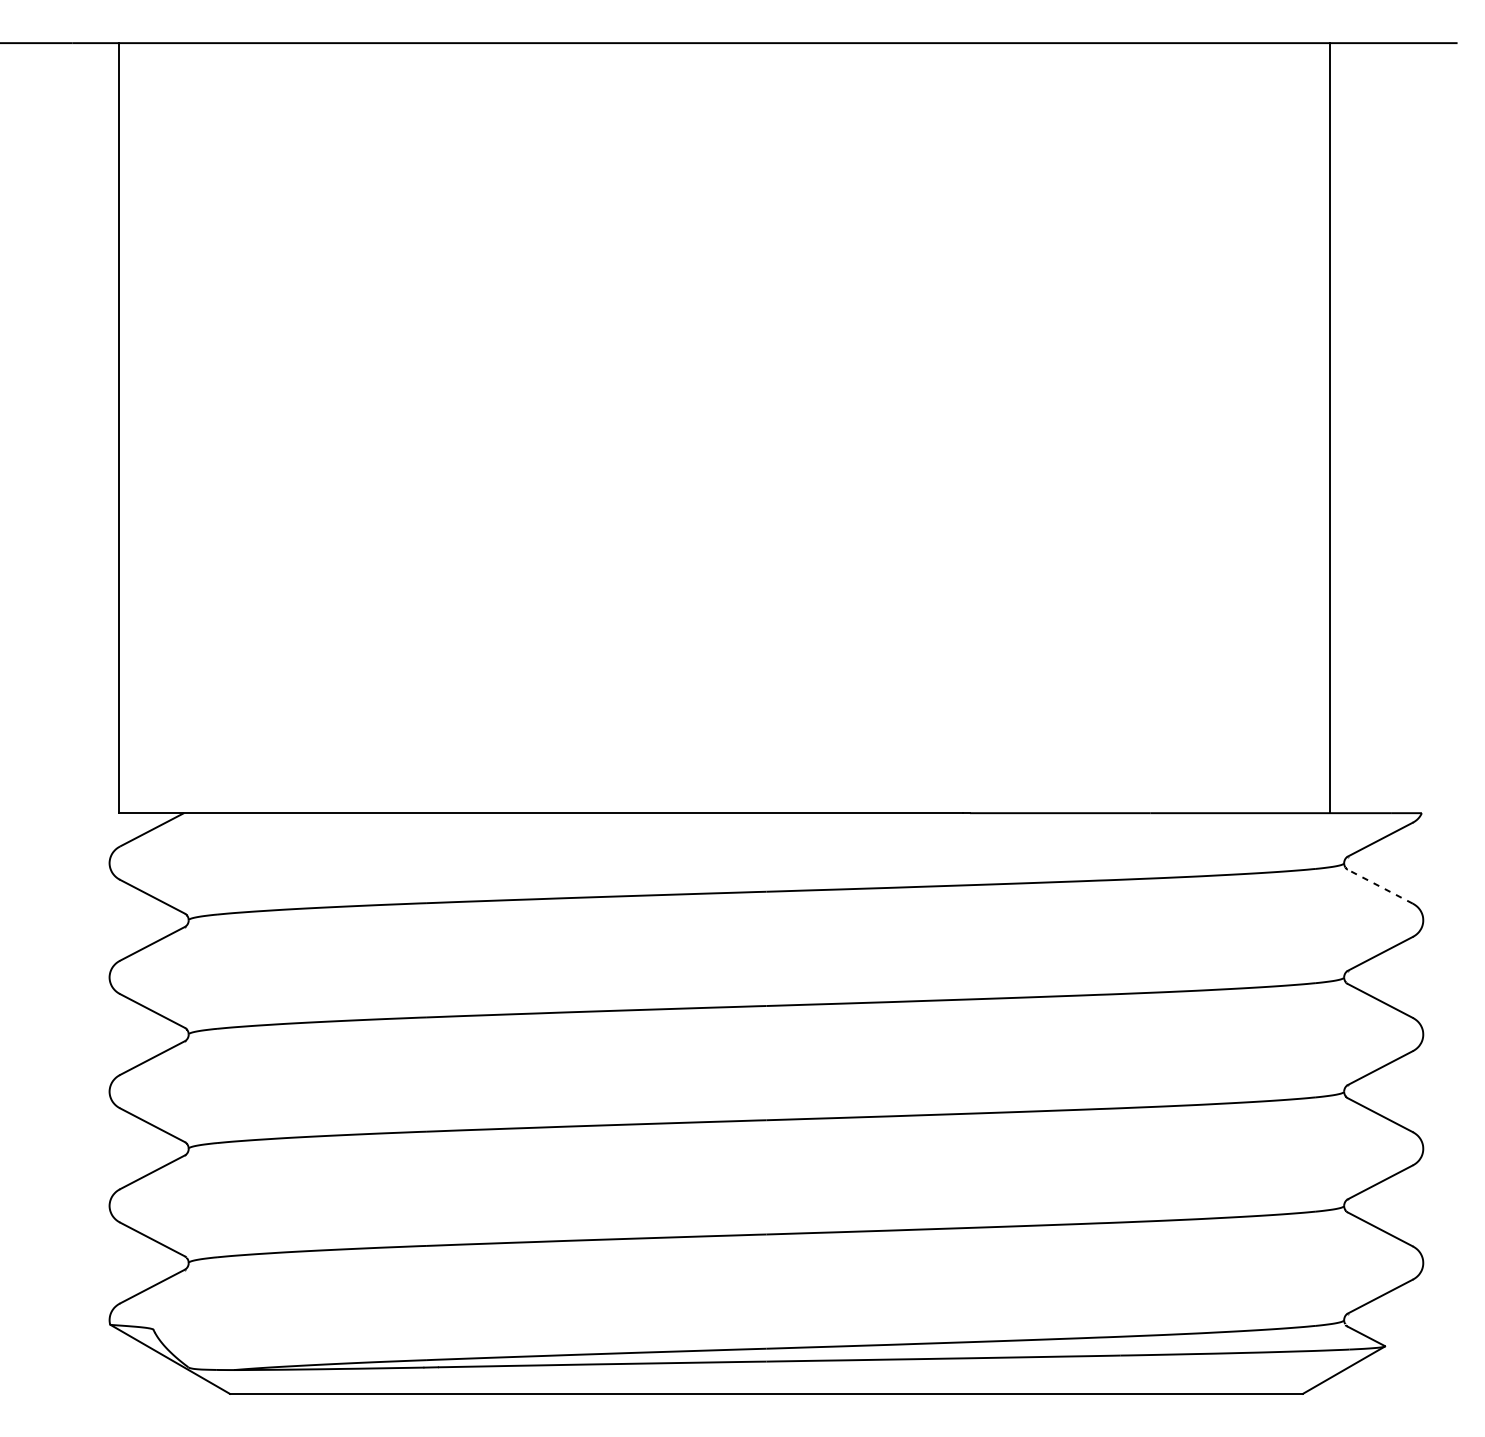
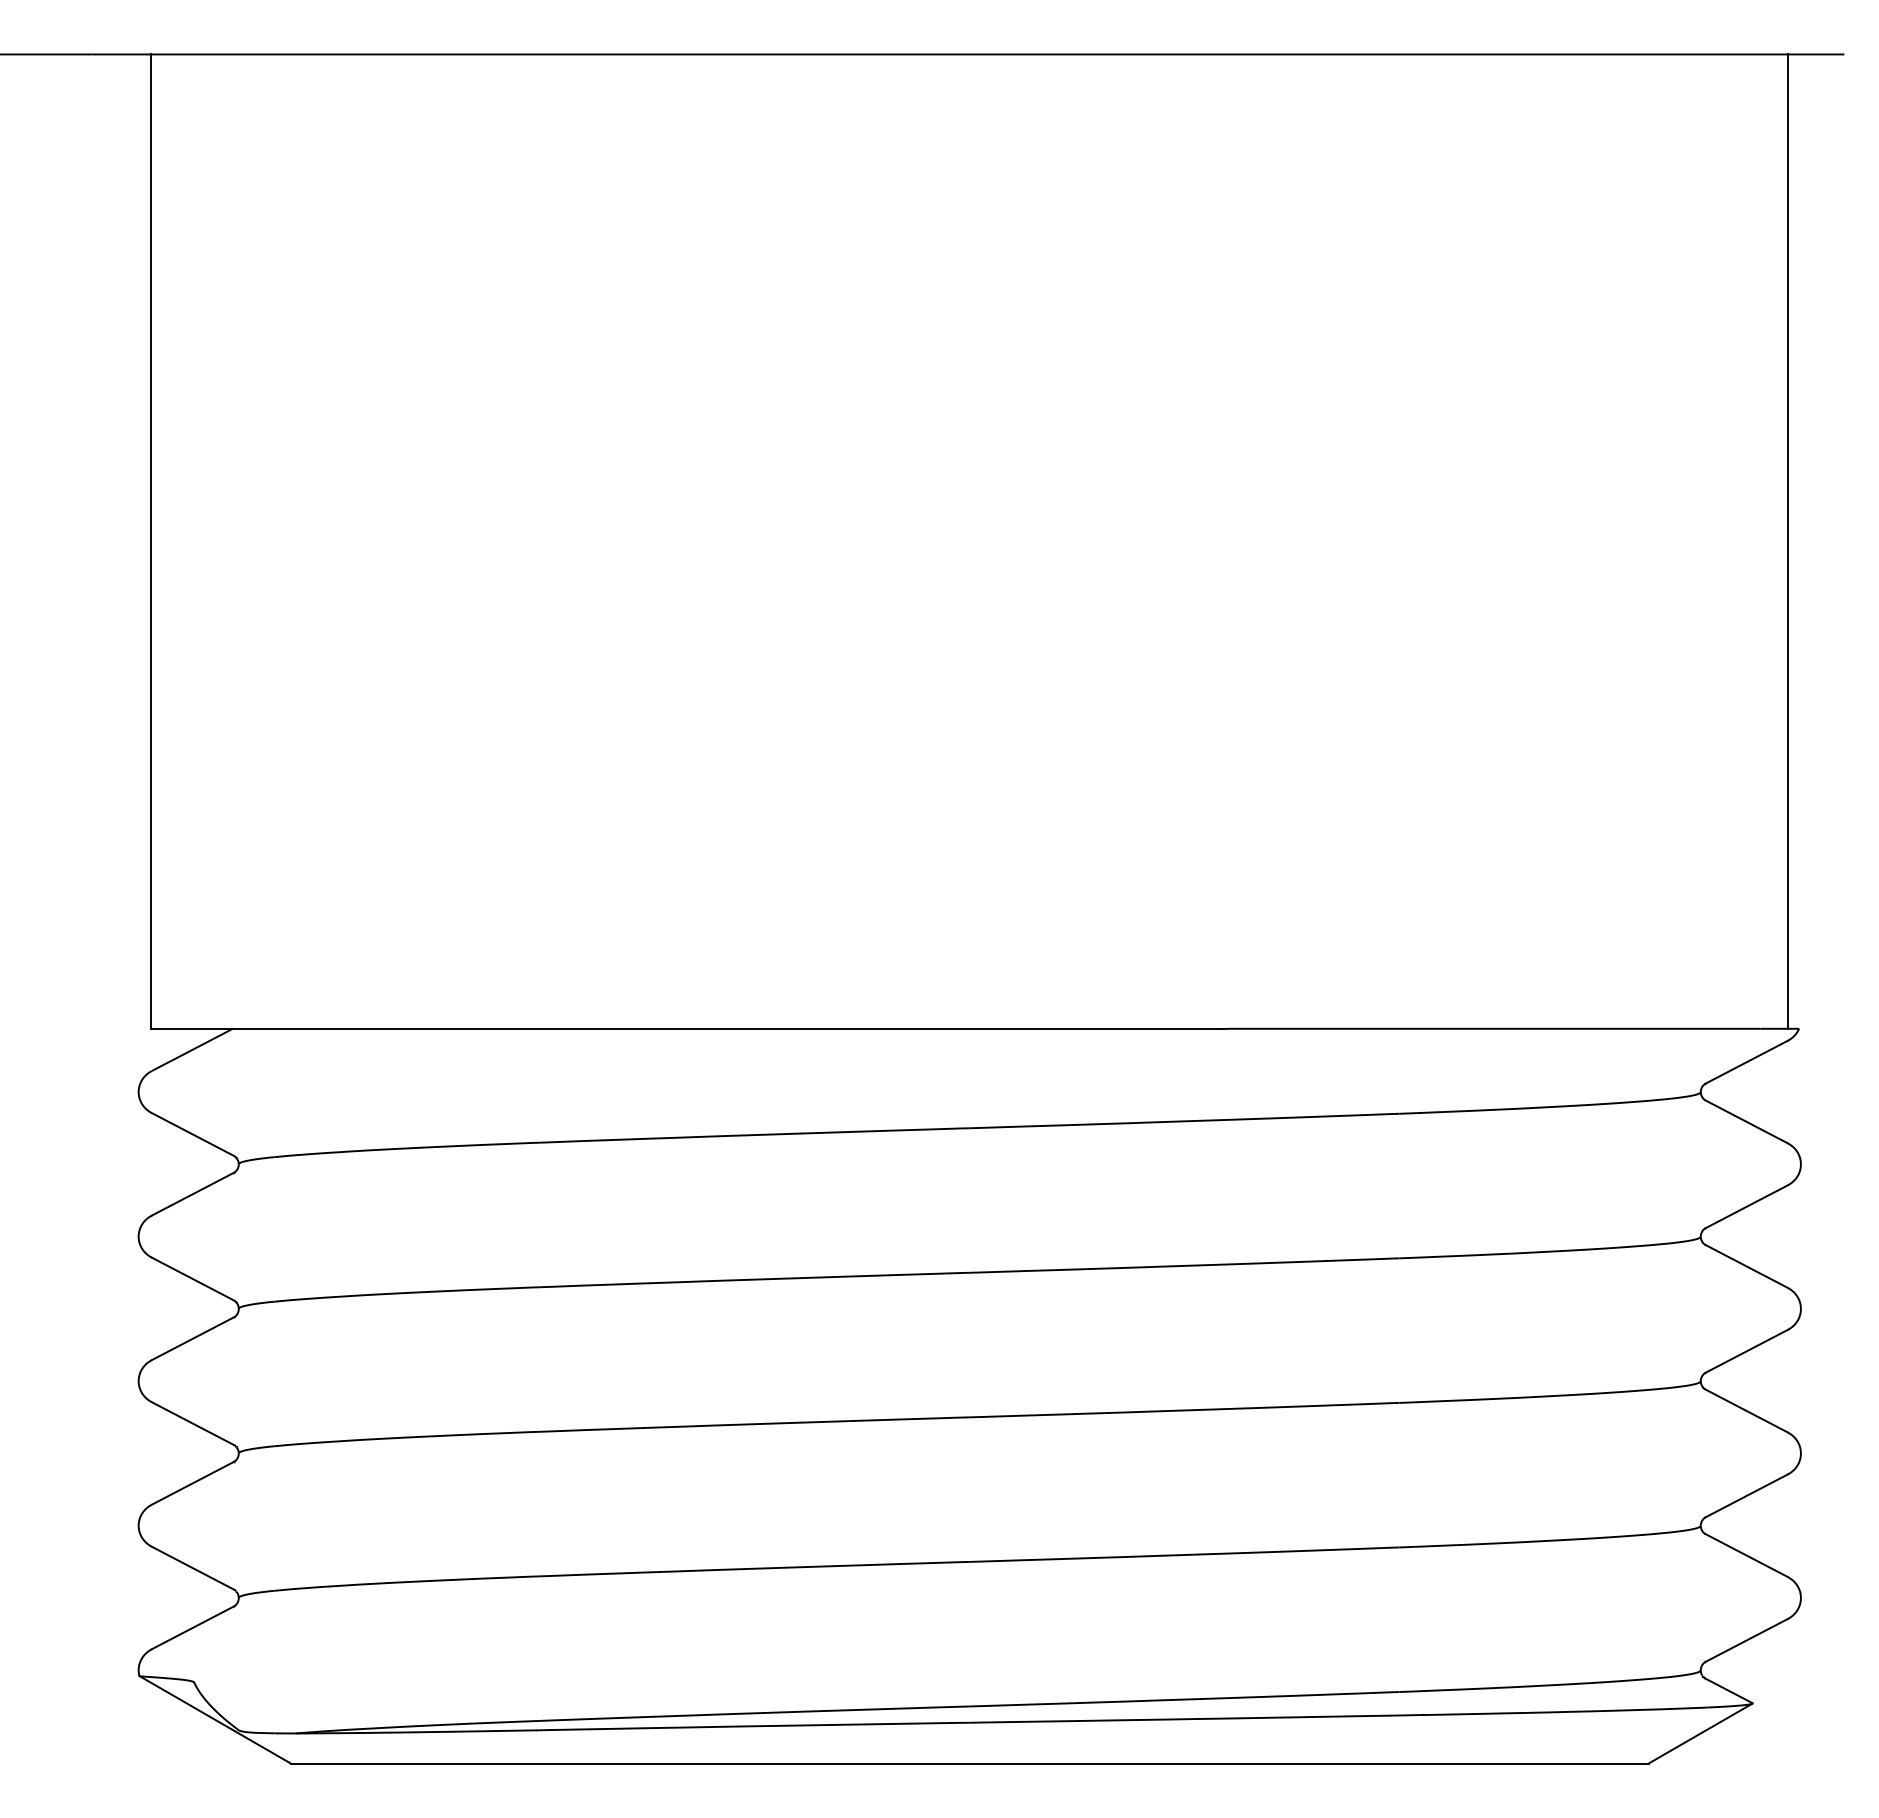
line: (1330, 428) -> (1788, 541), moved
line: (1380, 886) -> (1746, 1121), dashed -> solid

